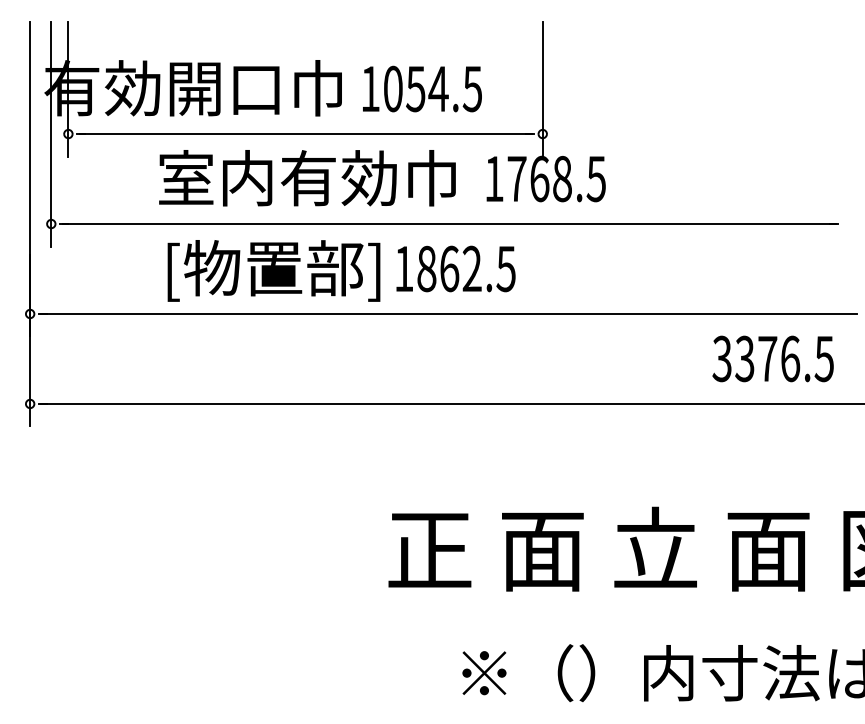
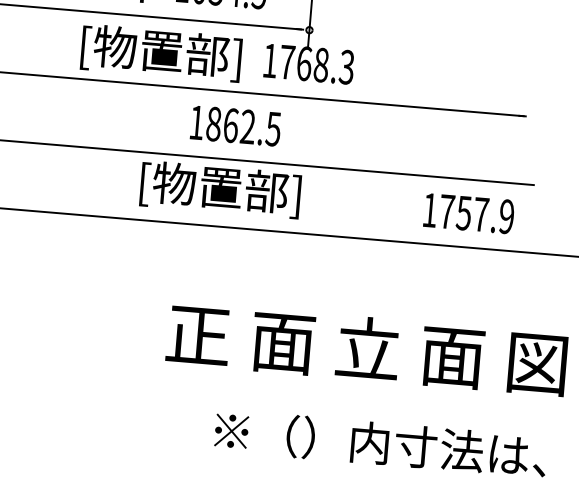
text: (595, 178) -> (346, 66), 1768.5 -> 1768.3
text: (307, 180) -> (129, 50), 室内有効巾 -> [物置部]
text: (273, 270) -> (220, 189), moved
text: (772, 358) -> (467, 213), 3376.5 -> 1757.9

